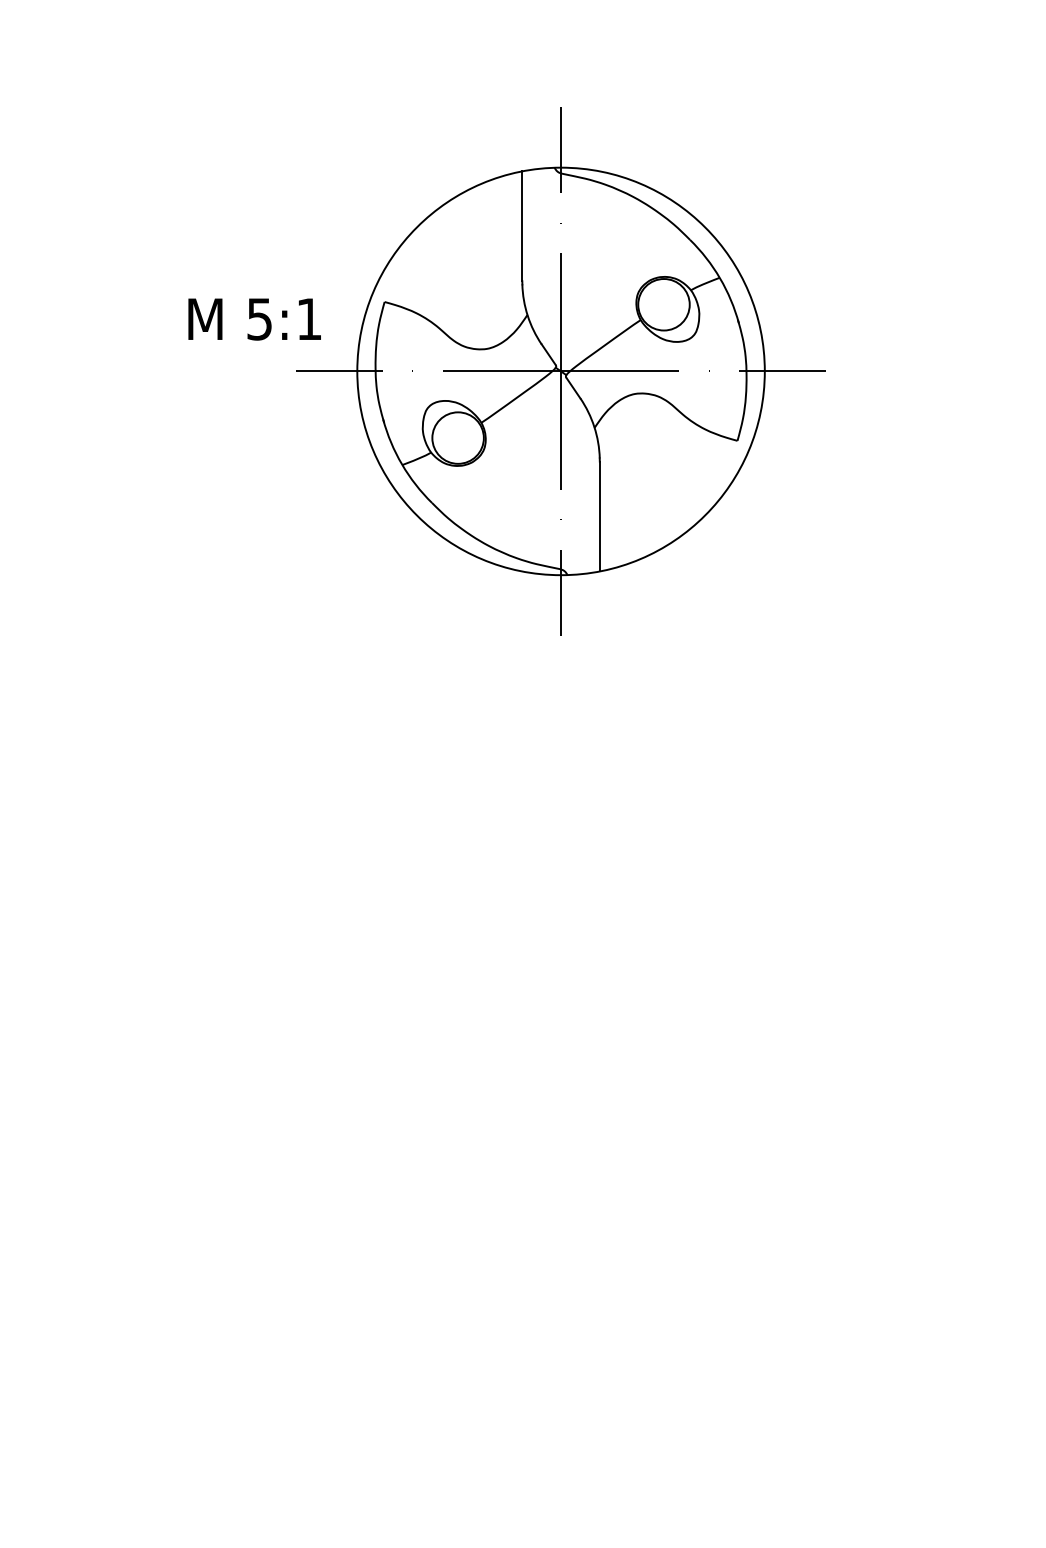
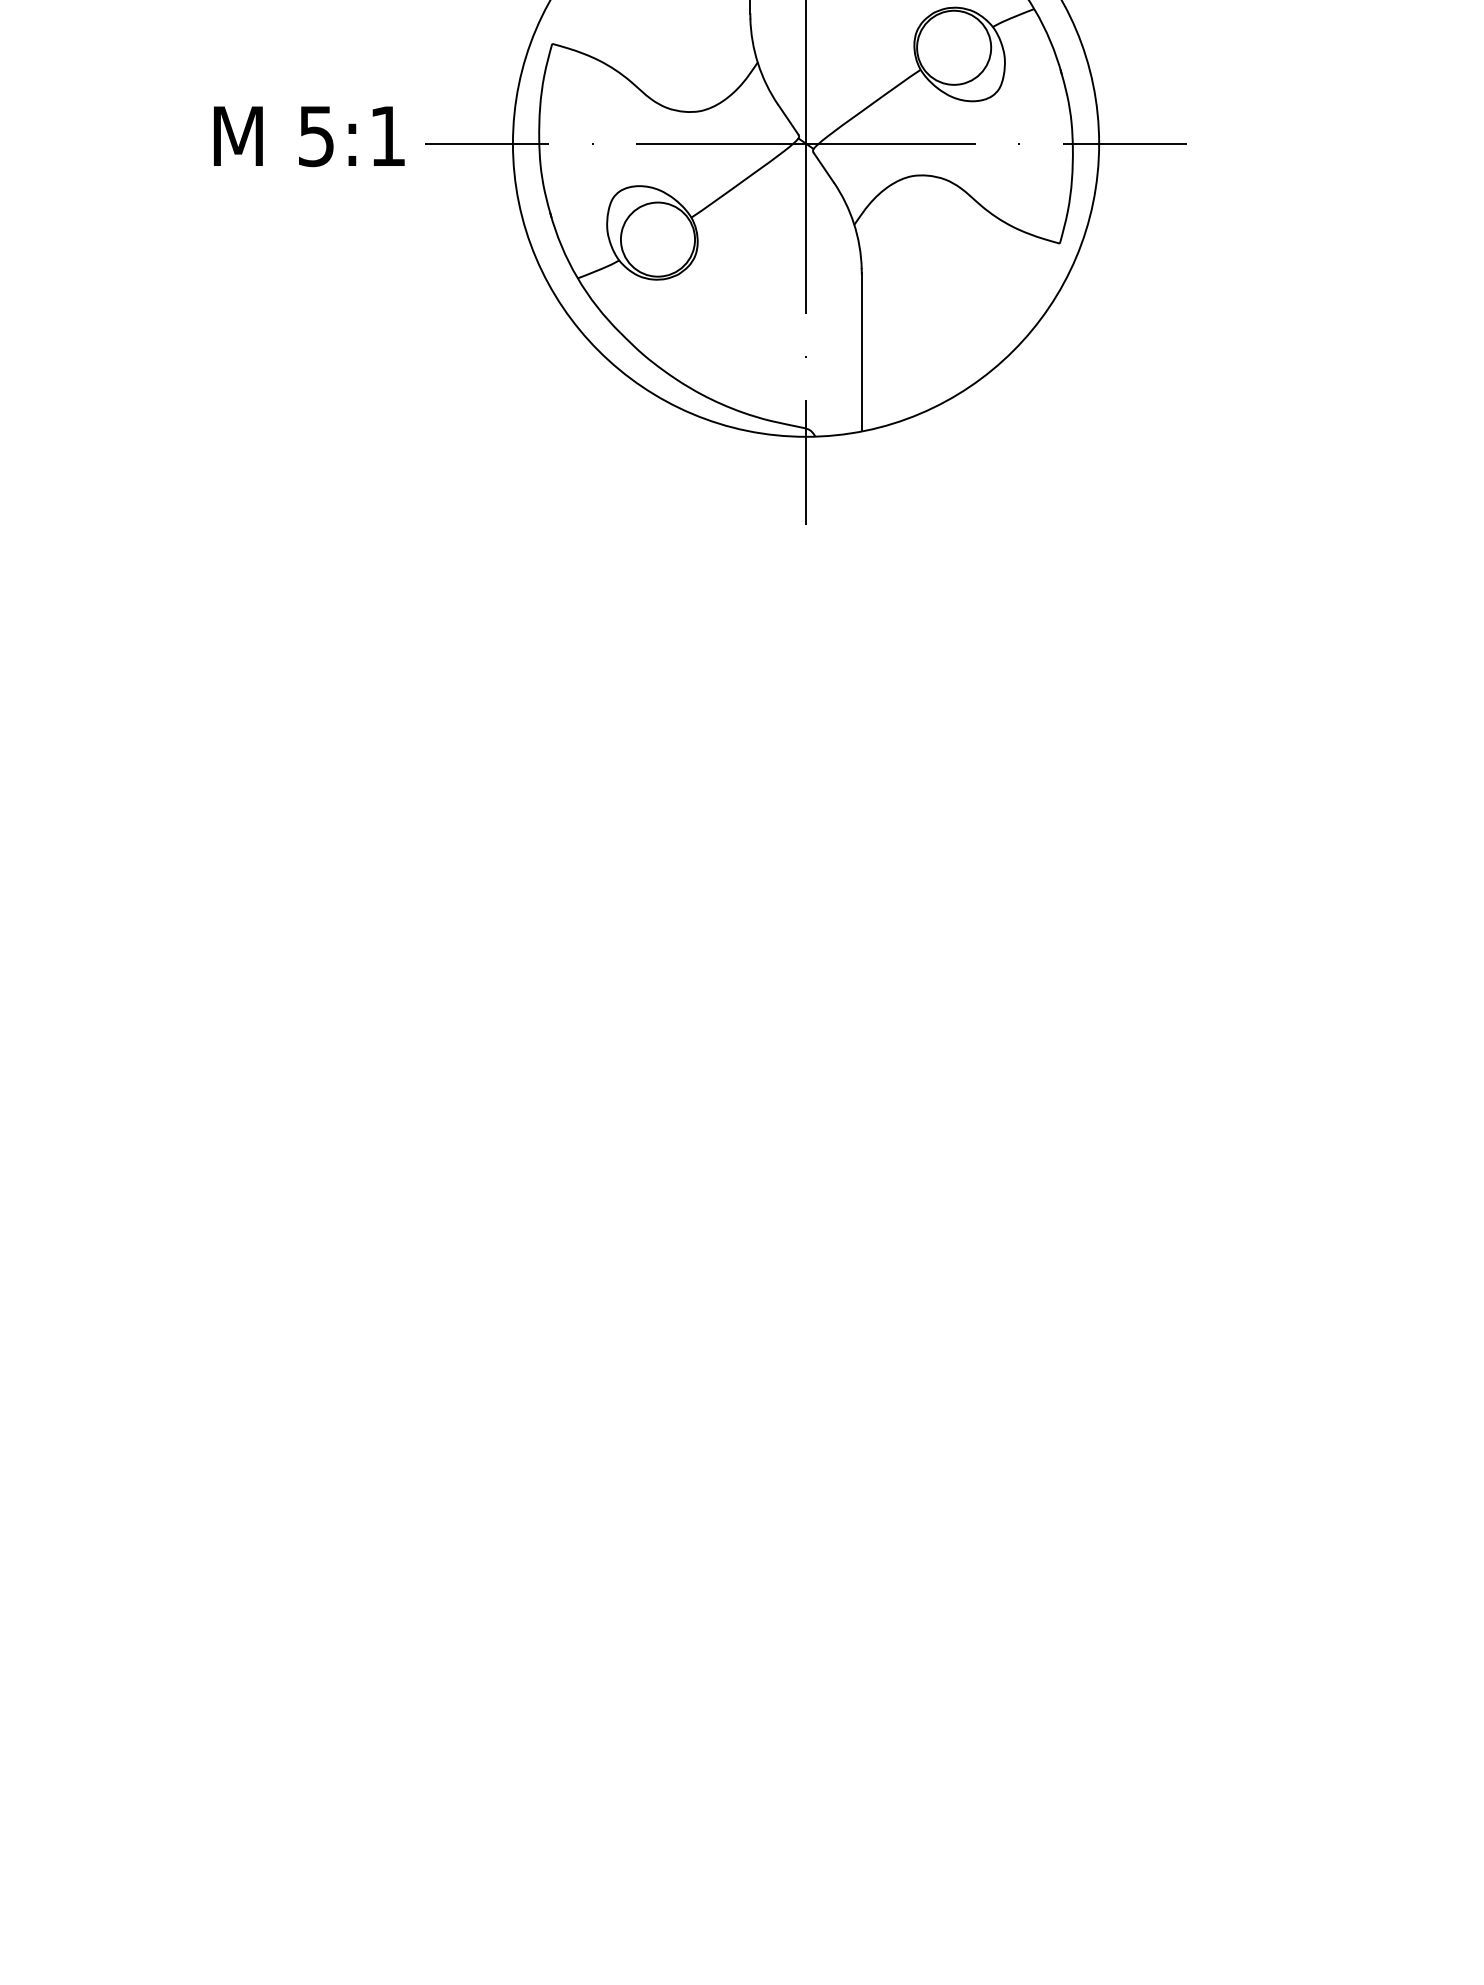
text: (254, 319) -> (308, 136), moved

